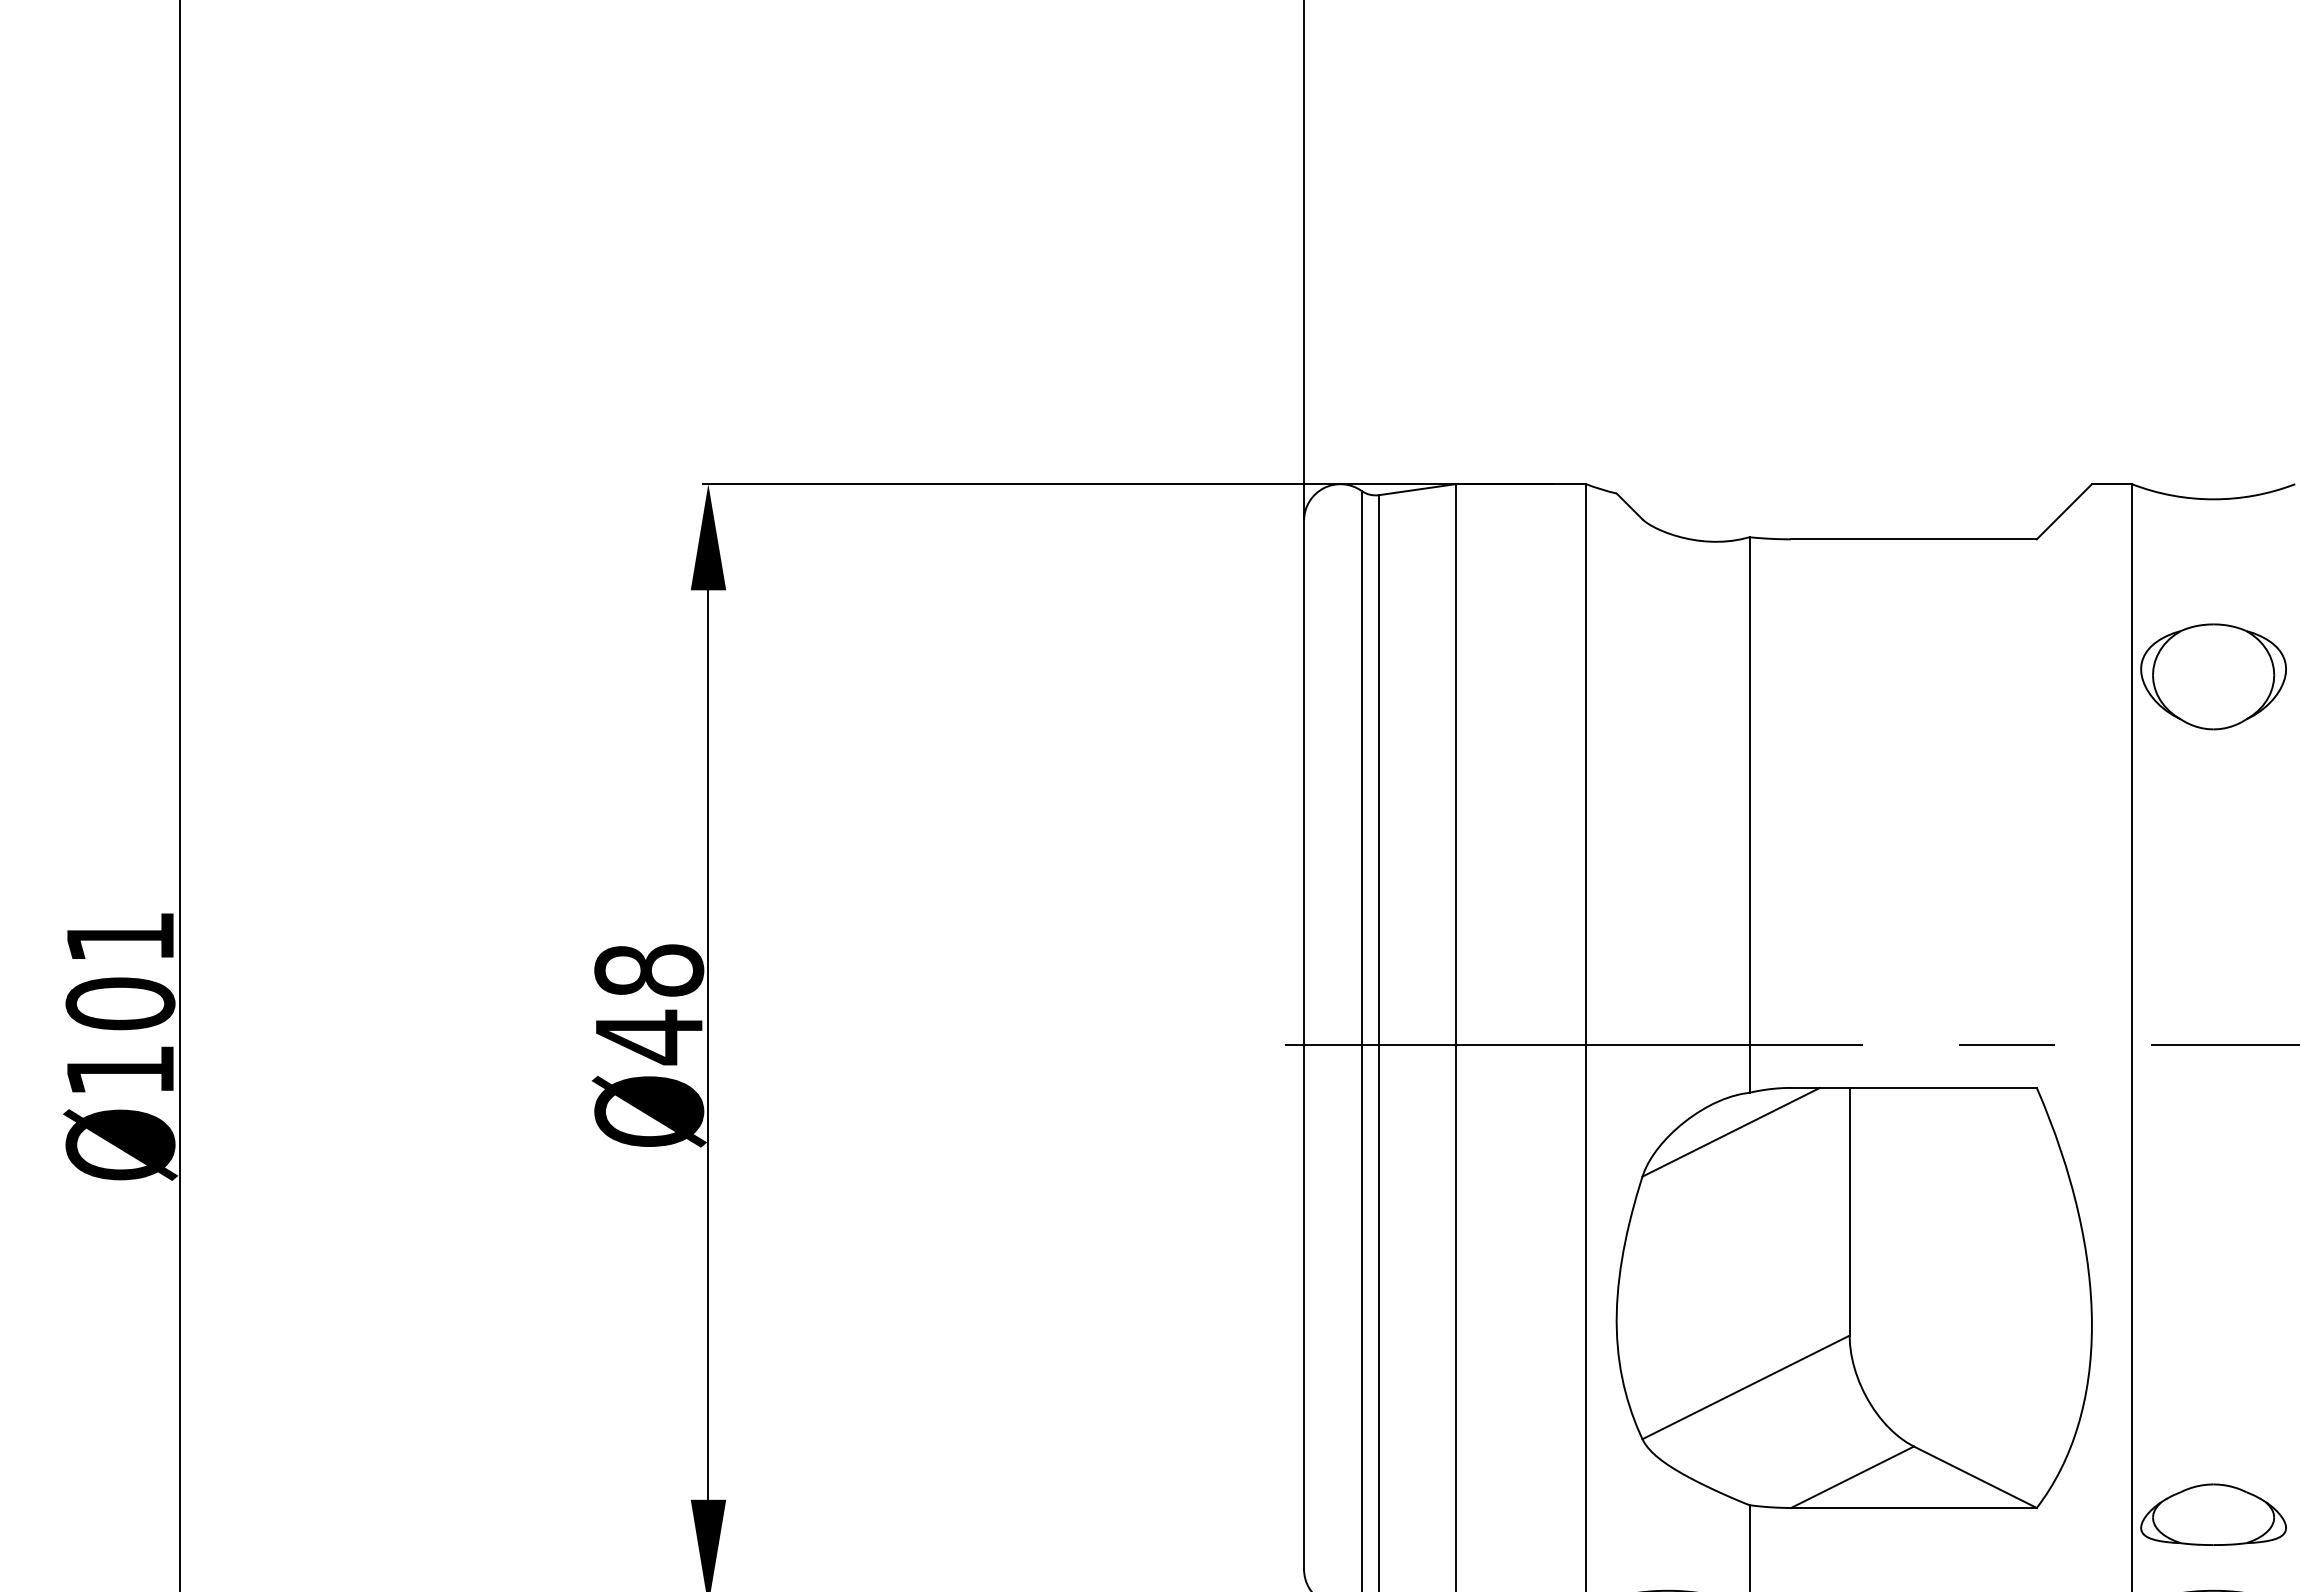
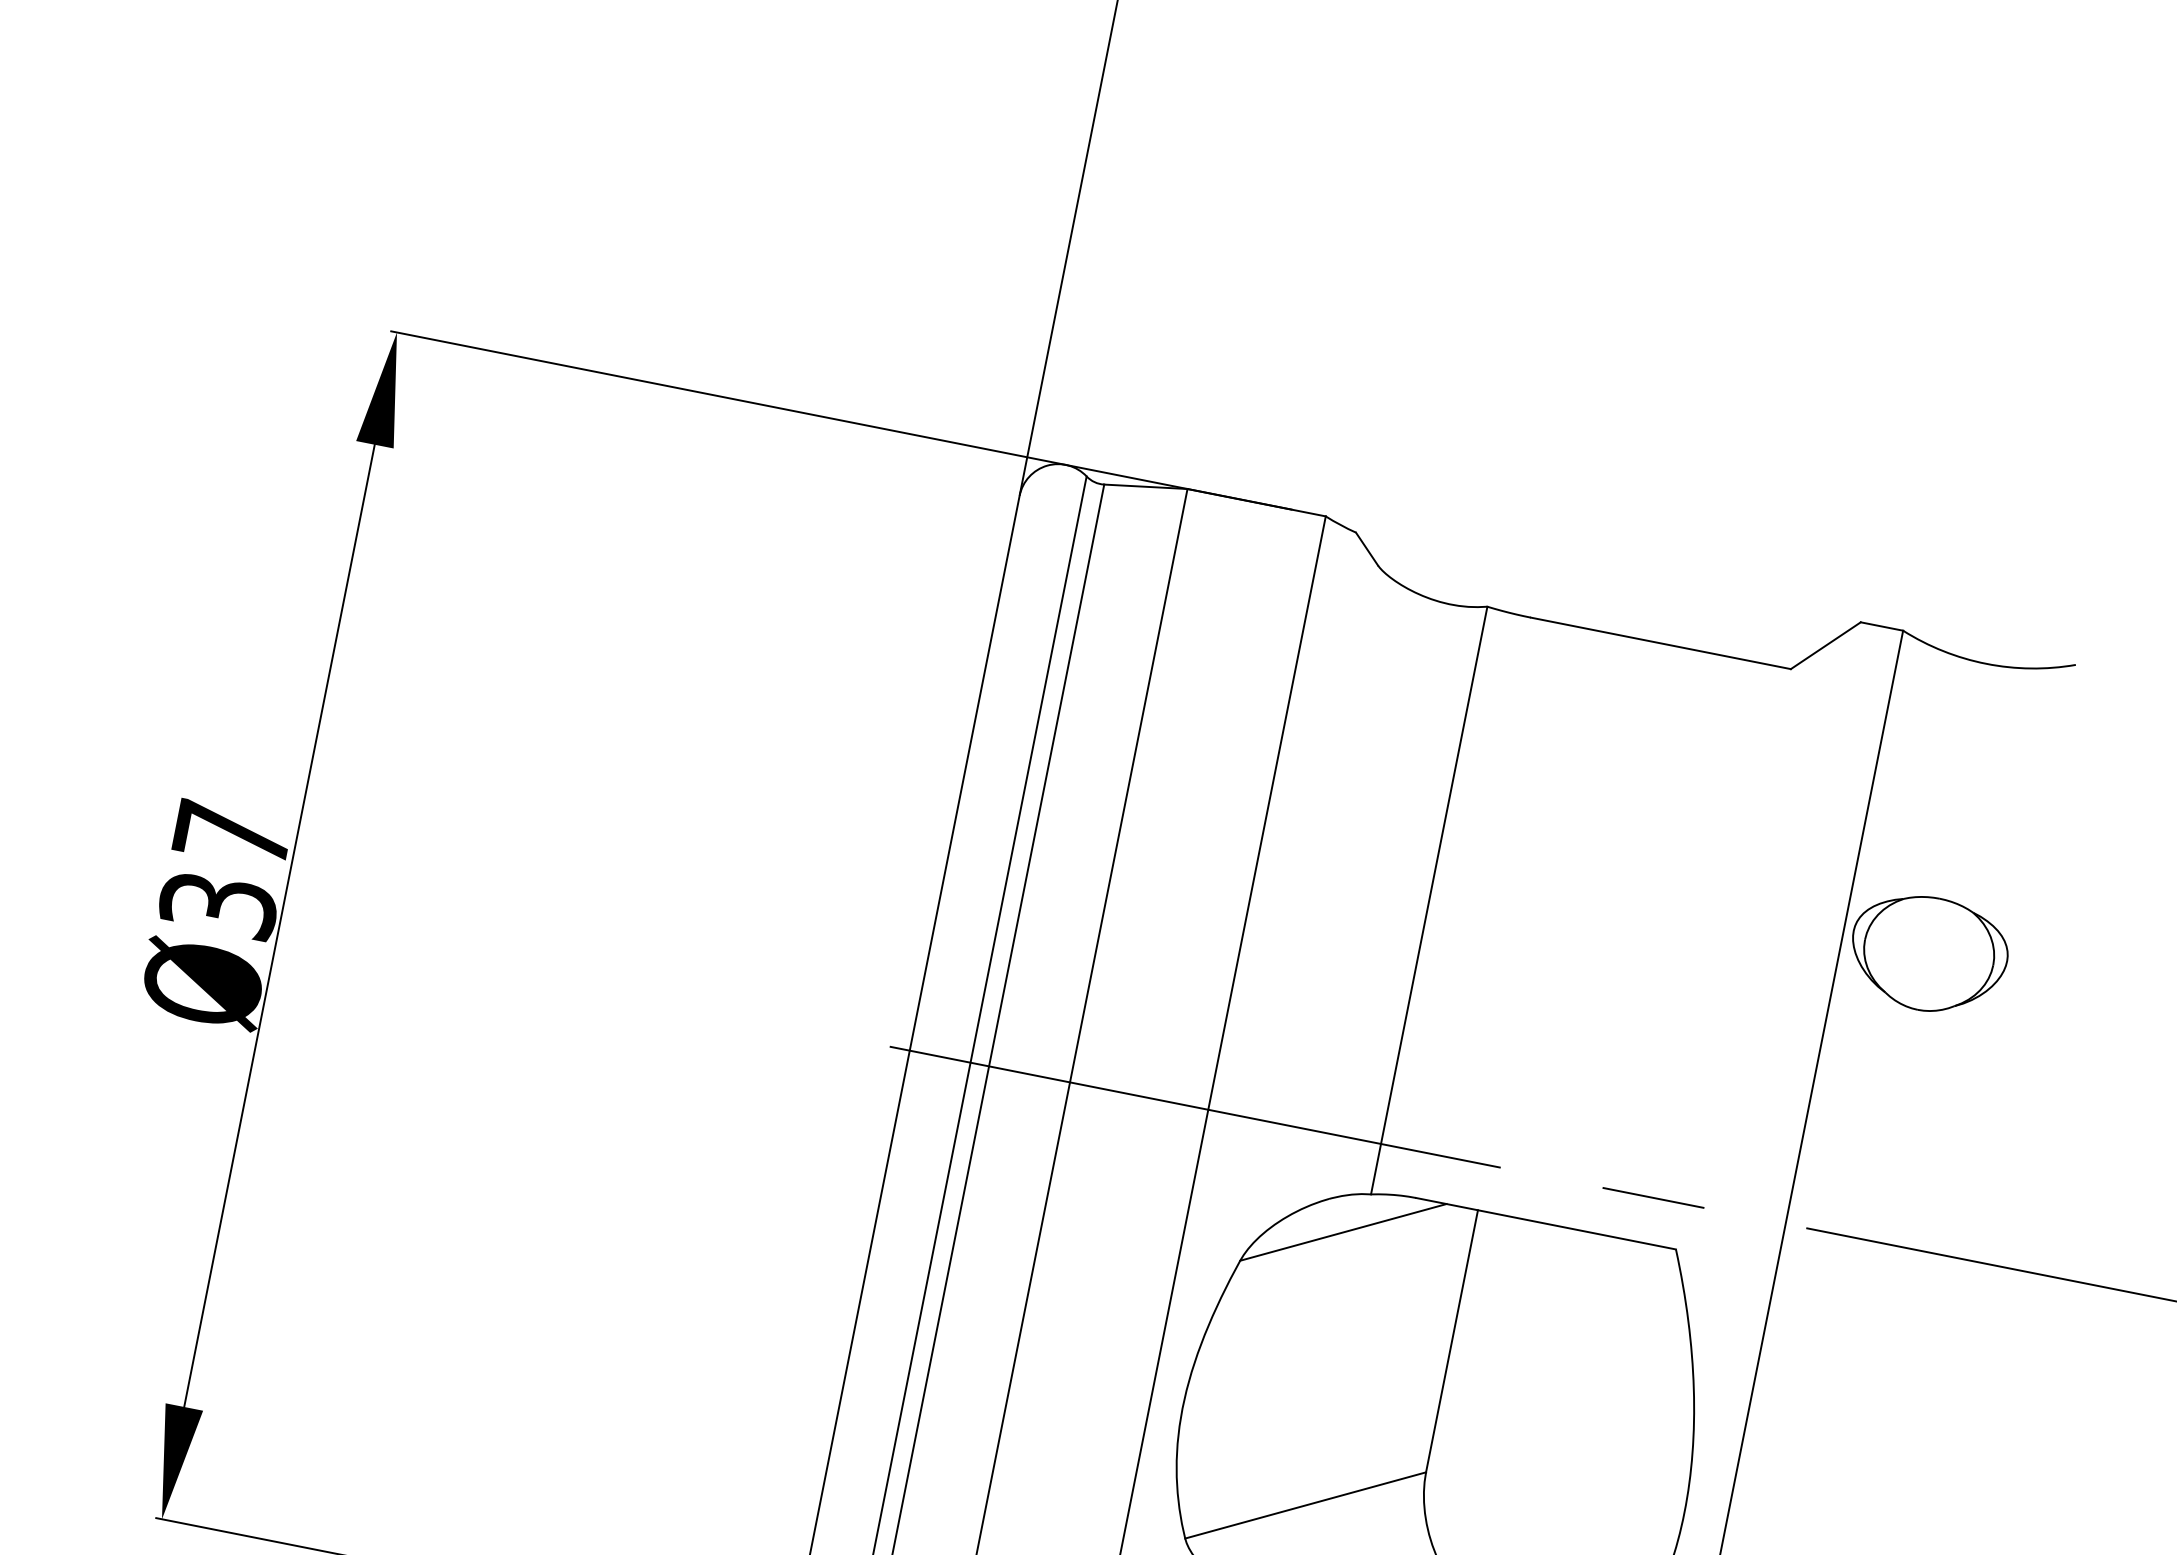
part: (2213, 676) -> (1928, 953), moved
text: (649, 1004) -> (225, 870), Ø48 -> Ø37

